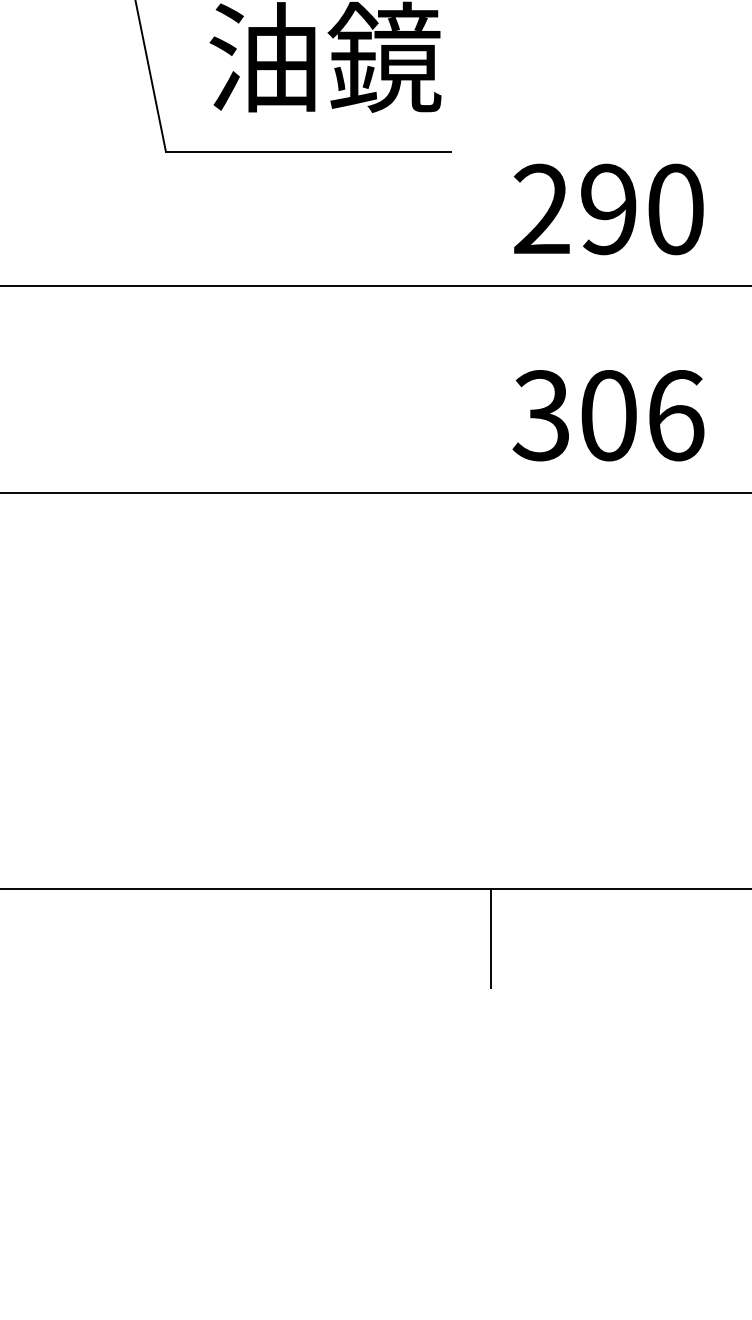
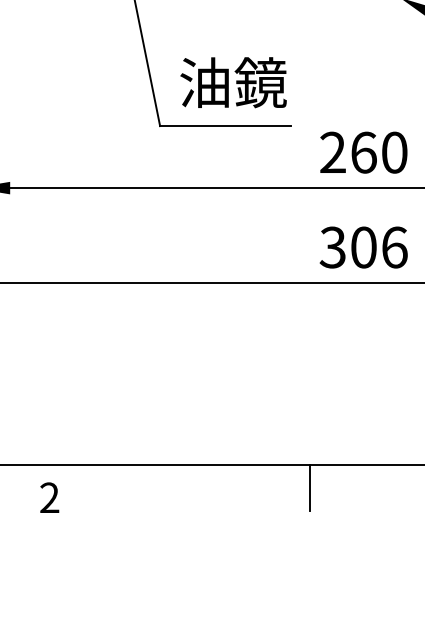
text: (608, 209) -> (363, 152), 290 -> 260

